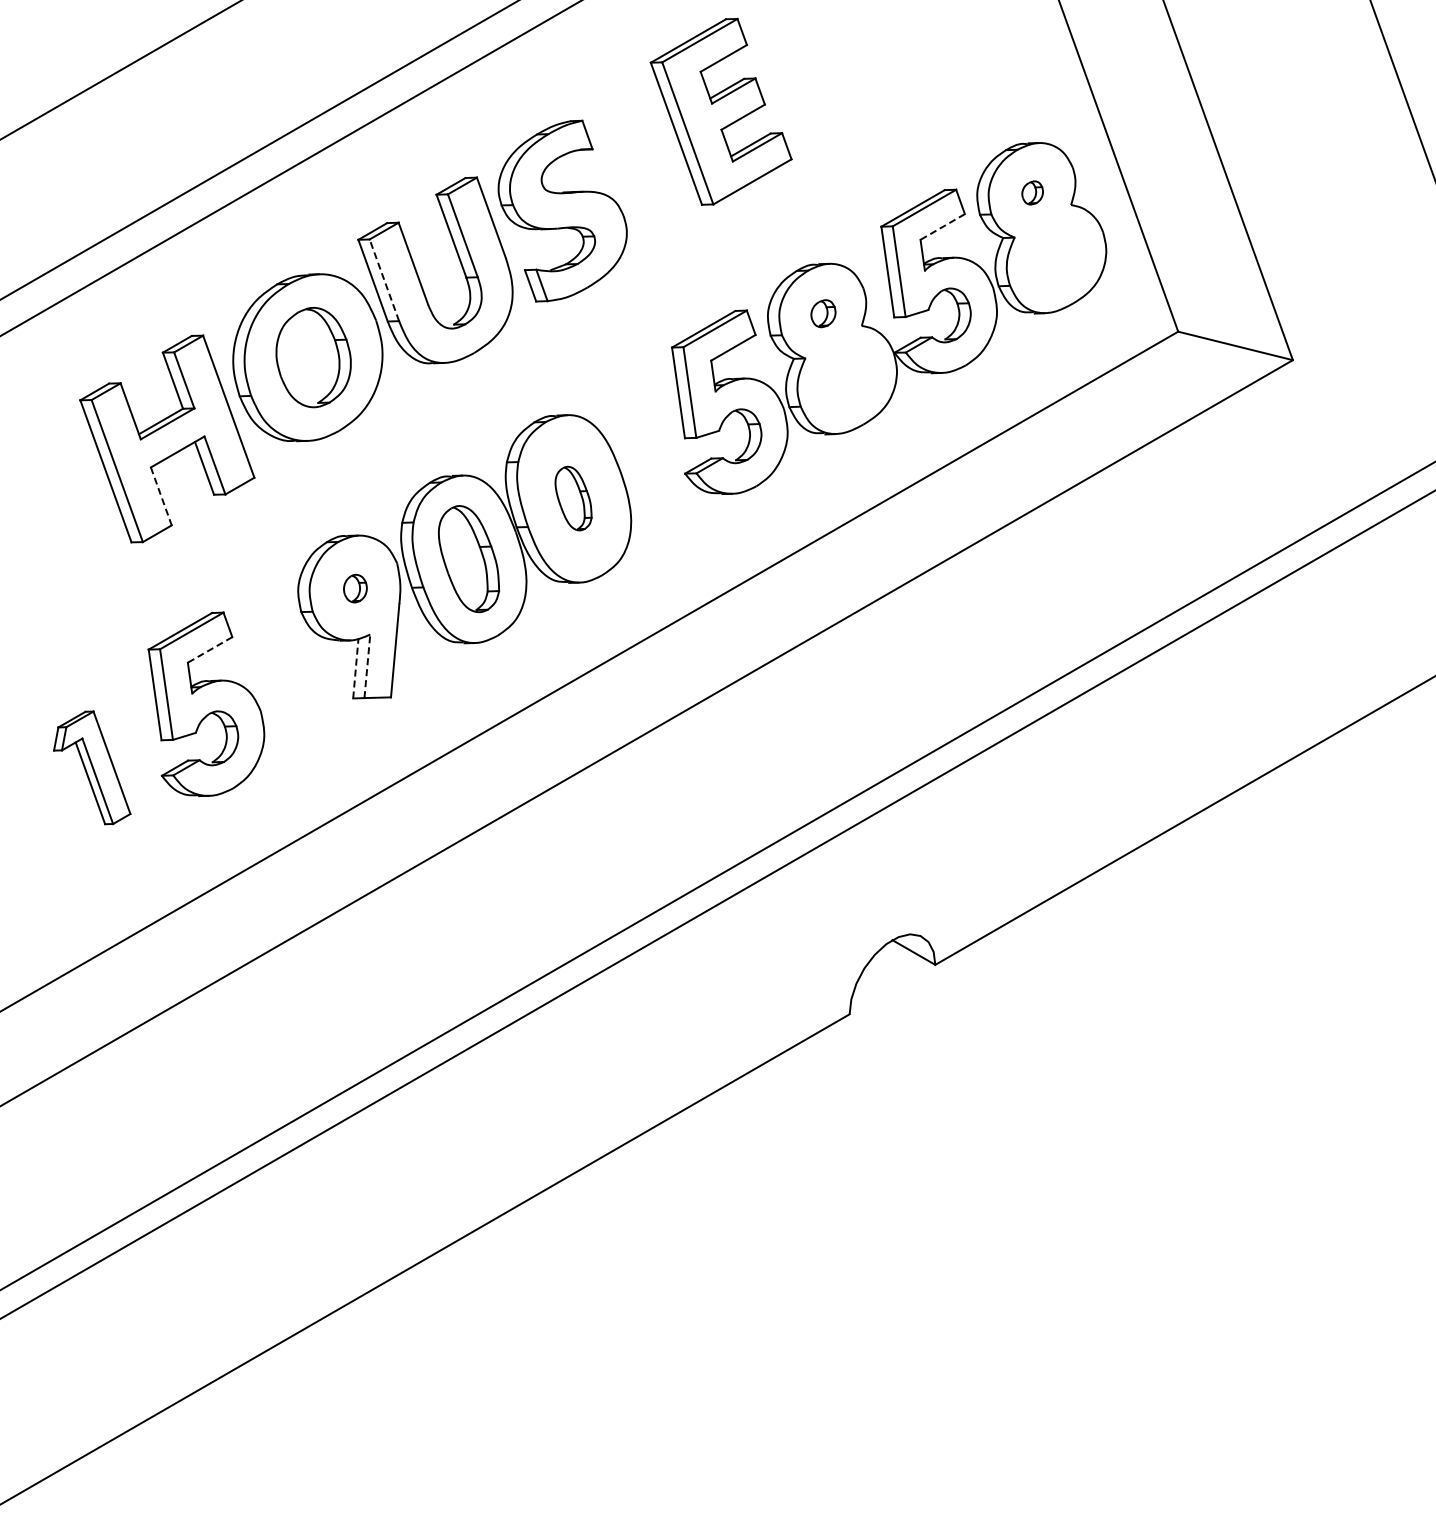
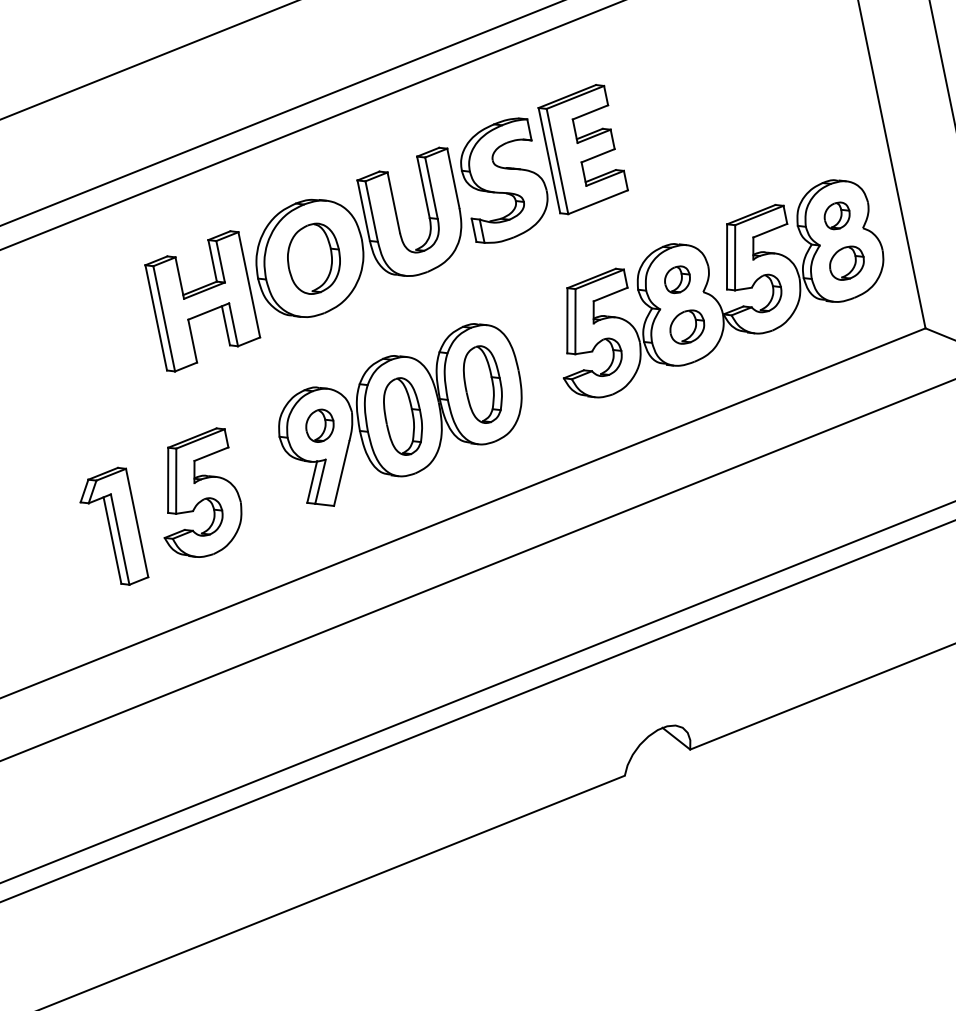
part: (720, 111) -> (582, 149), moved
part: (1032, 192) -> (837, 215), size x1.67
line: (942, 226) -> (770, 230), dashed -> solid
part: (1055, 256) -> (846, 262), added
line: (384, 279) -> (371, 211), dashed -> solid
part: (823, 313) -> (677, 279), size x1.43
part: (846, 377) -> (687, 326), added
line: (161, 496) -> (192, 341), dashed -> solid
part: (573, 498) -> (482, 384), size x1.67
part: (355, 588) -> (320, 425), size x1.67
line: (210, 649) -> (211, 453), dashed -> solid
line: (367, 666) -> (320, 481), dashed -> solid
line: (355, 667) -> (312, 481), dashed -> solid
part: (91, 767) -> (116, 524), size x1.43

